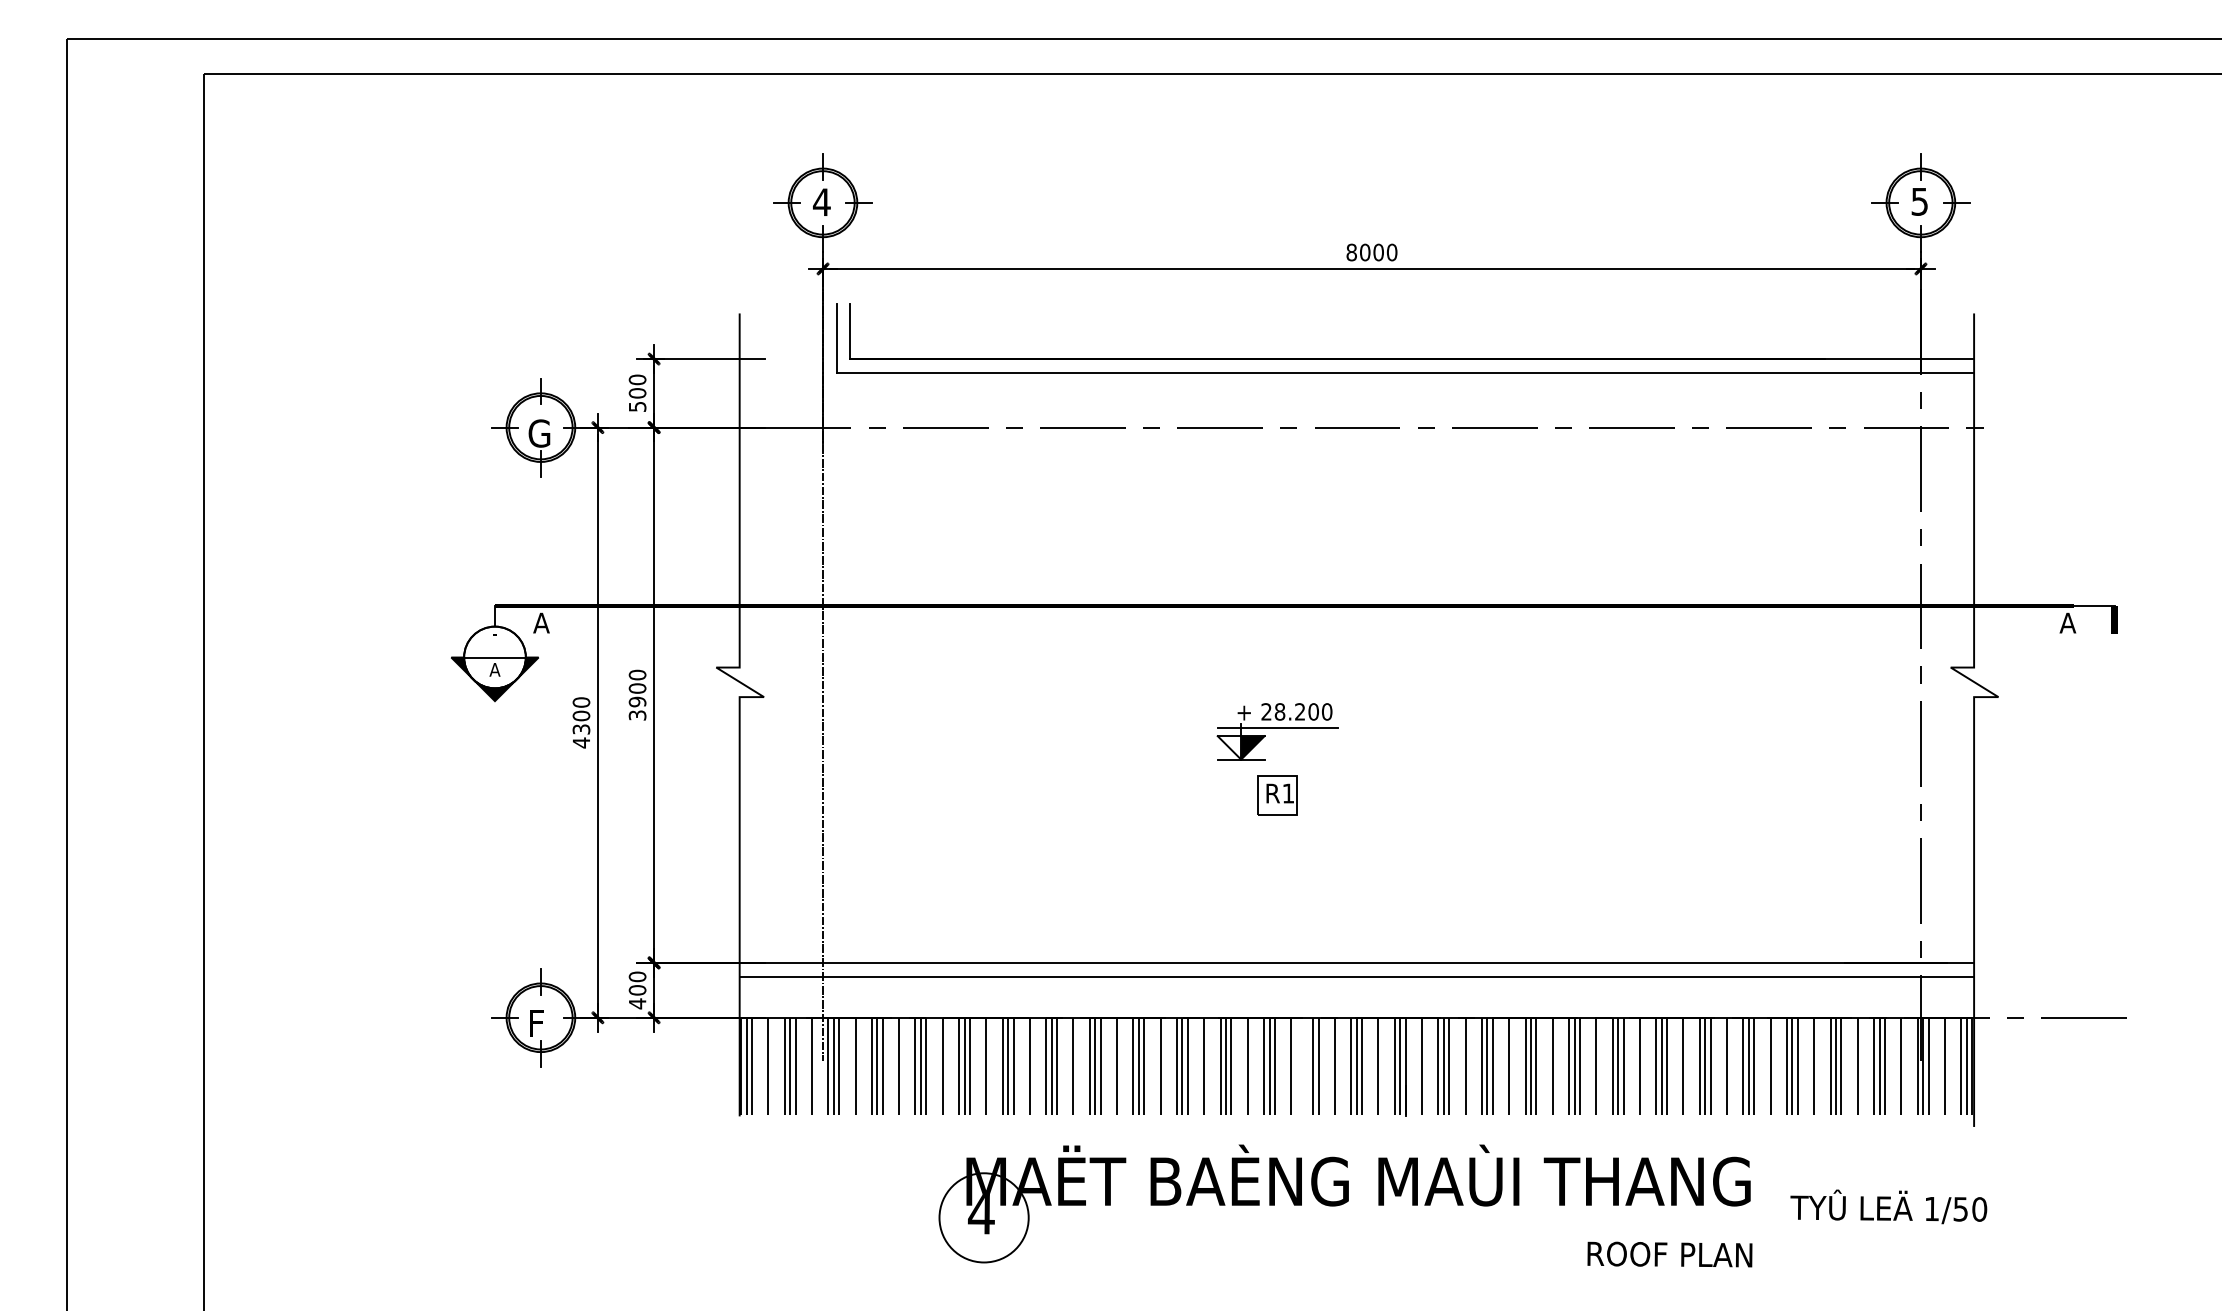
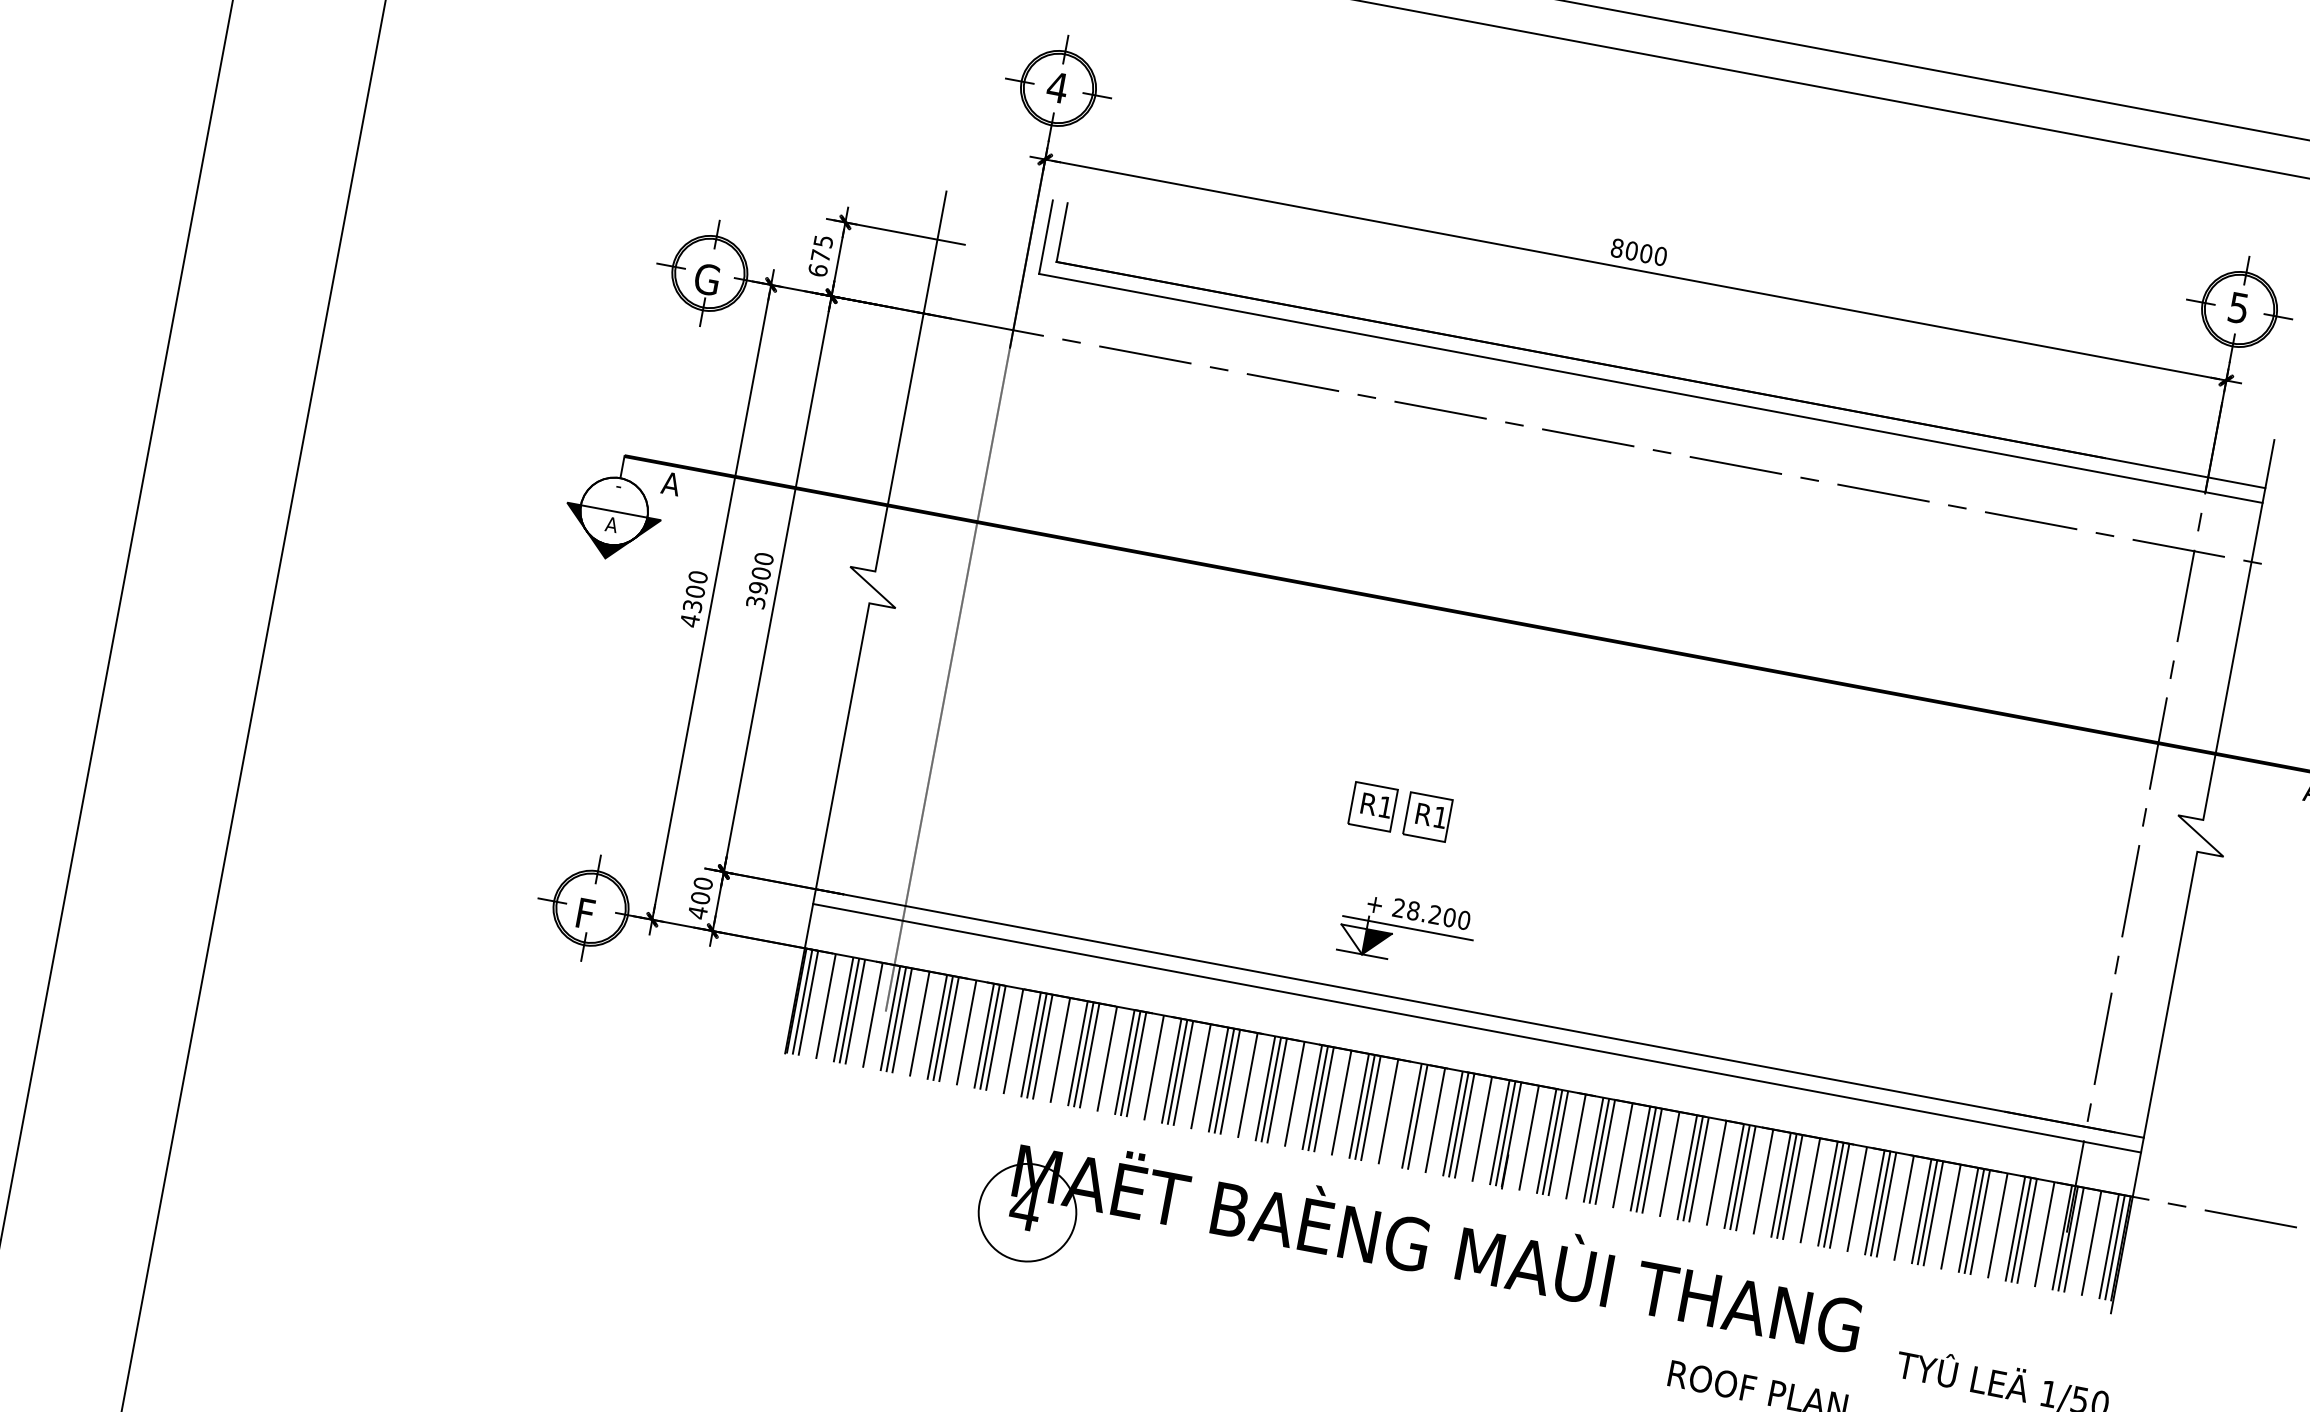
text: (637, 392) -> (820, 255), 500 -> 675
part: (1277, 731) -> (1406, 931), moved
part: (1226, 795) -> (1373, 807), added

